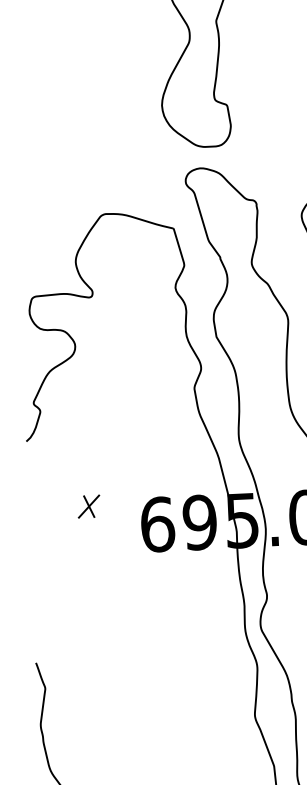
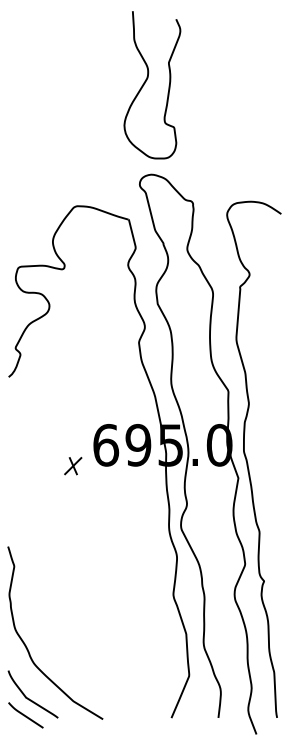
part: (89, 507) -> (73, 466), moved

